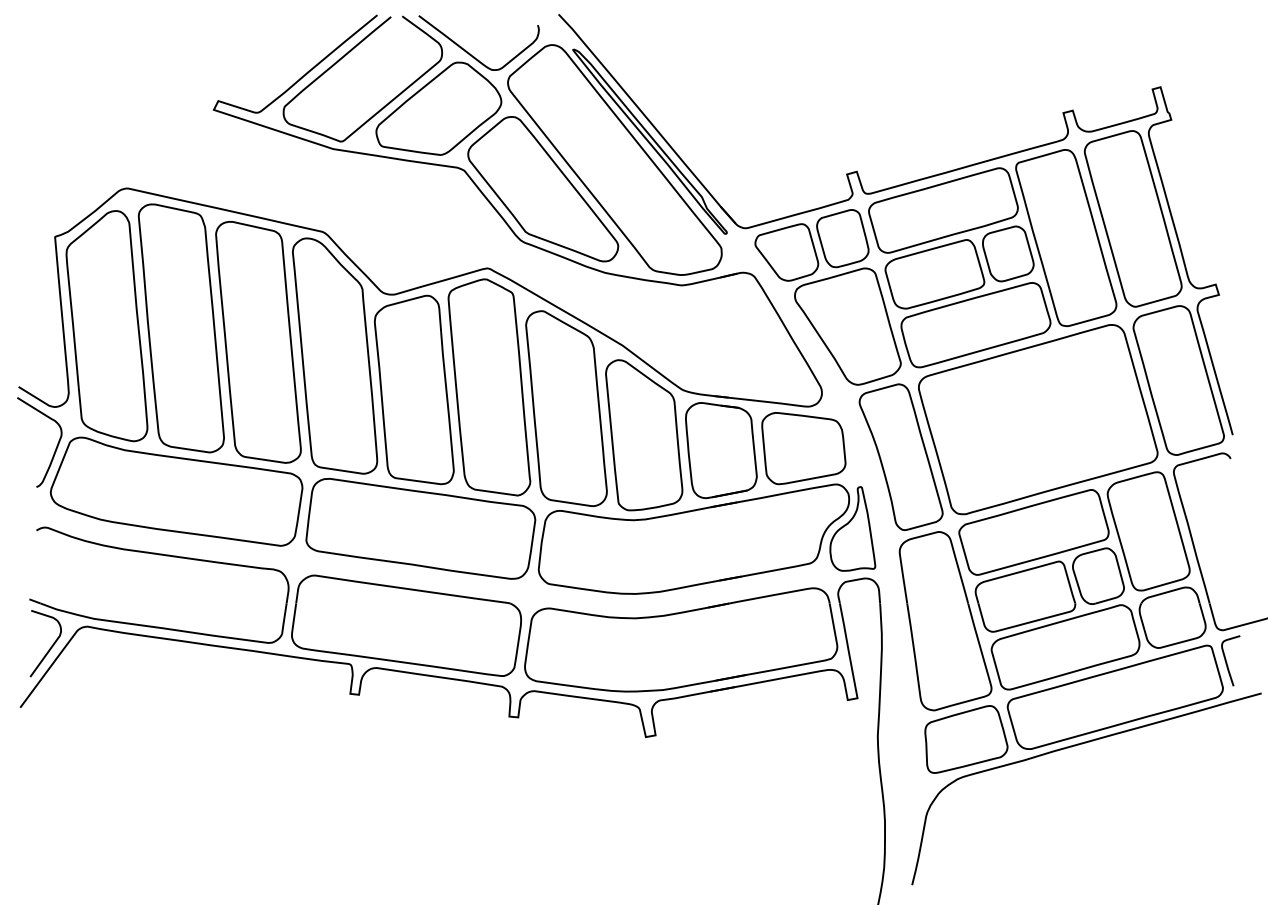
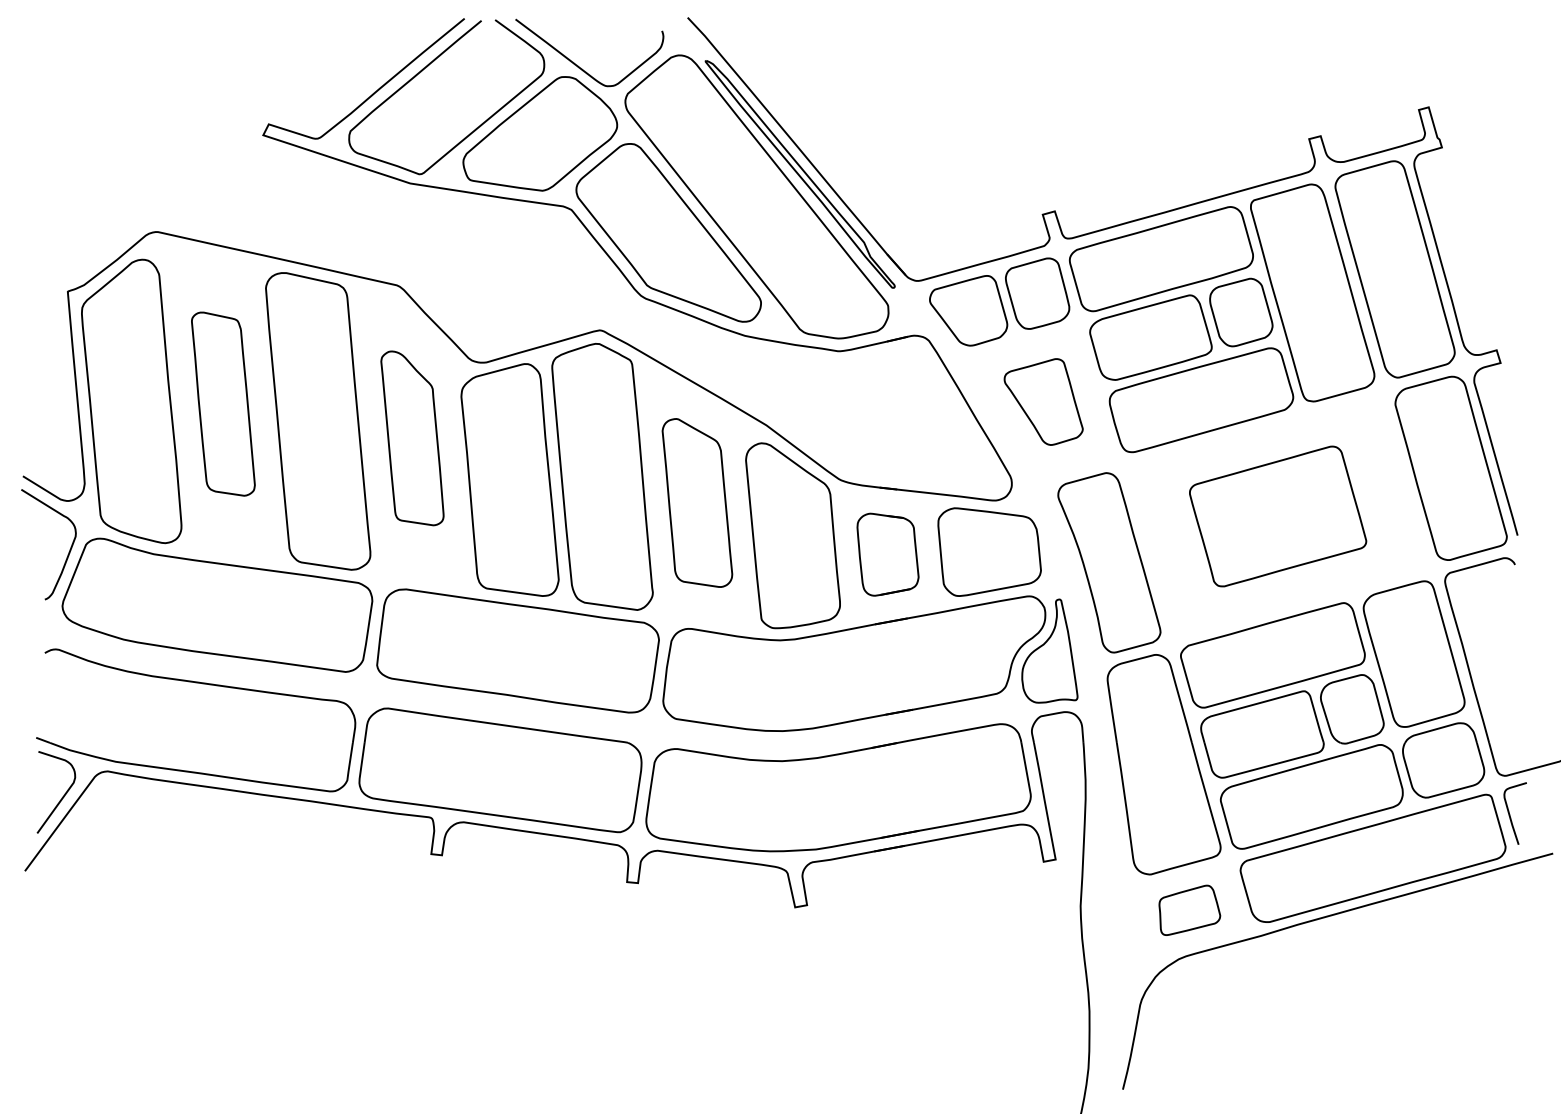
part: (847, 326) -> (1043, 401), size x0.6
part: (181, 327) -> (223, 403), size x0.6
part: (335, 356) -> (412, 438), size x0.6
part: (566, 408) -> (697, 502), size x0.7
part: (1037, 419) -> (1277, 516), size x0.6
part: (720, 450) -> (887, 554), size x0.7
part: (966, 739) -> (1189, 910), size x0.6

